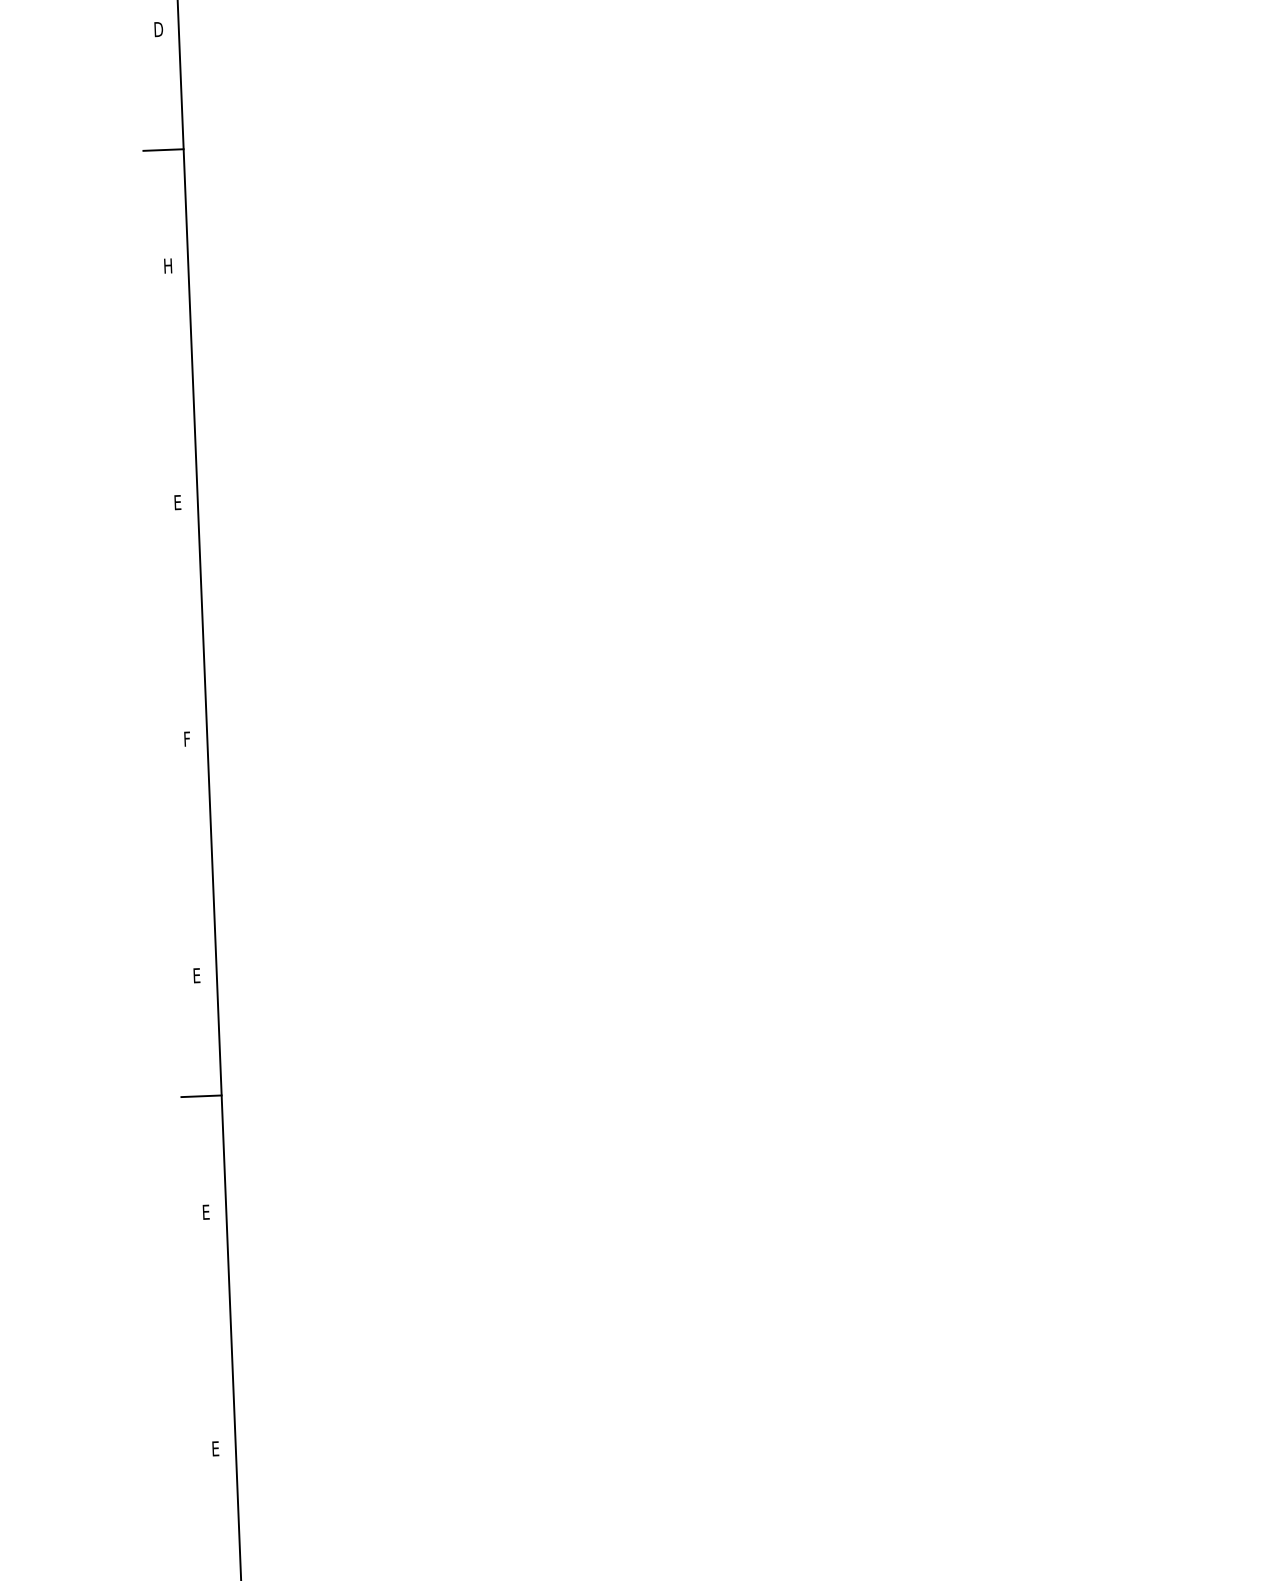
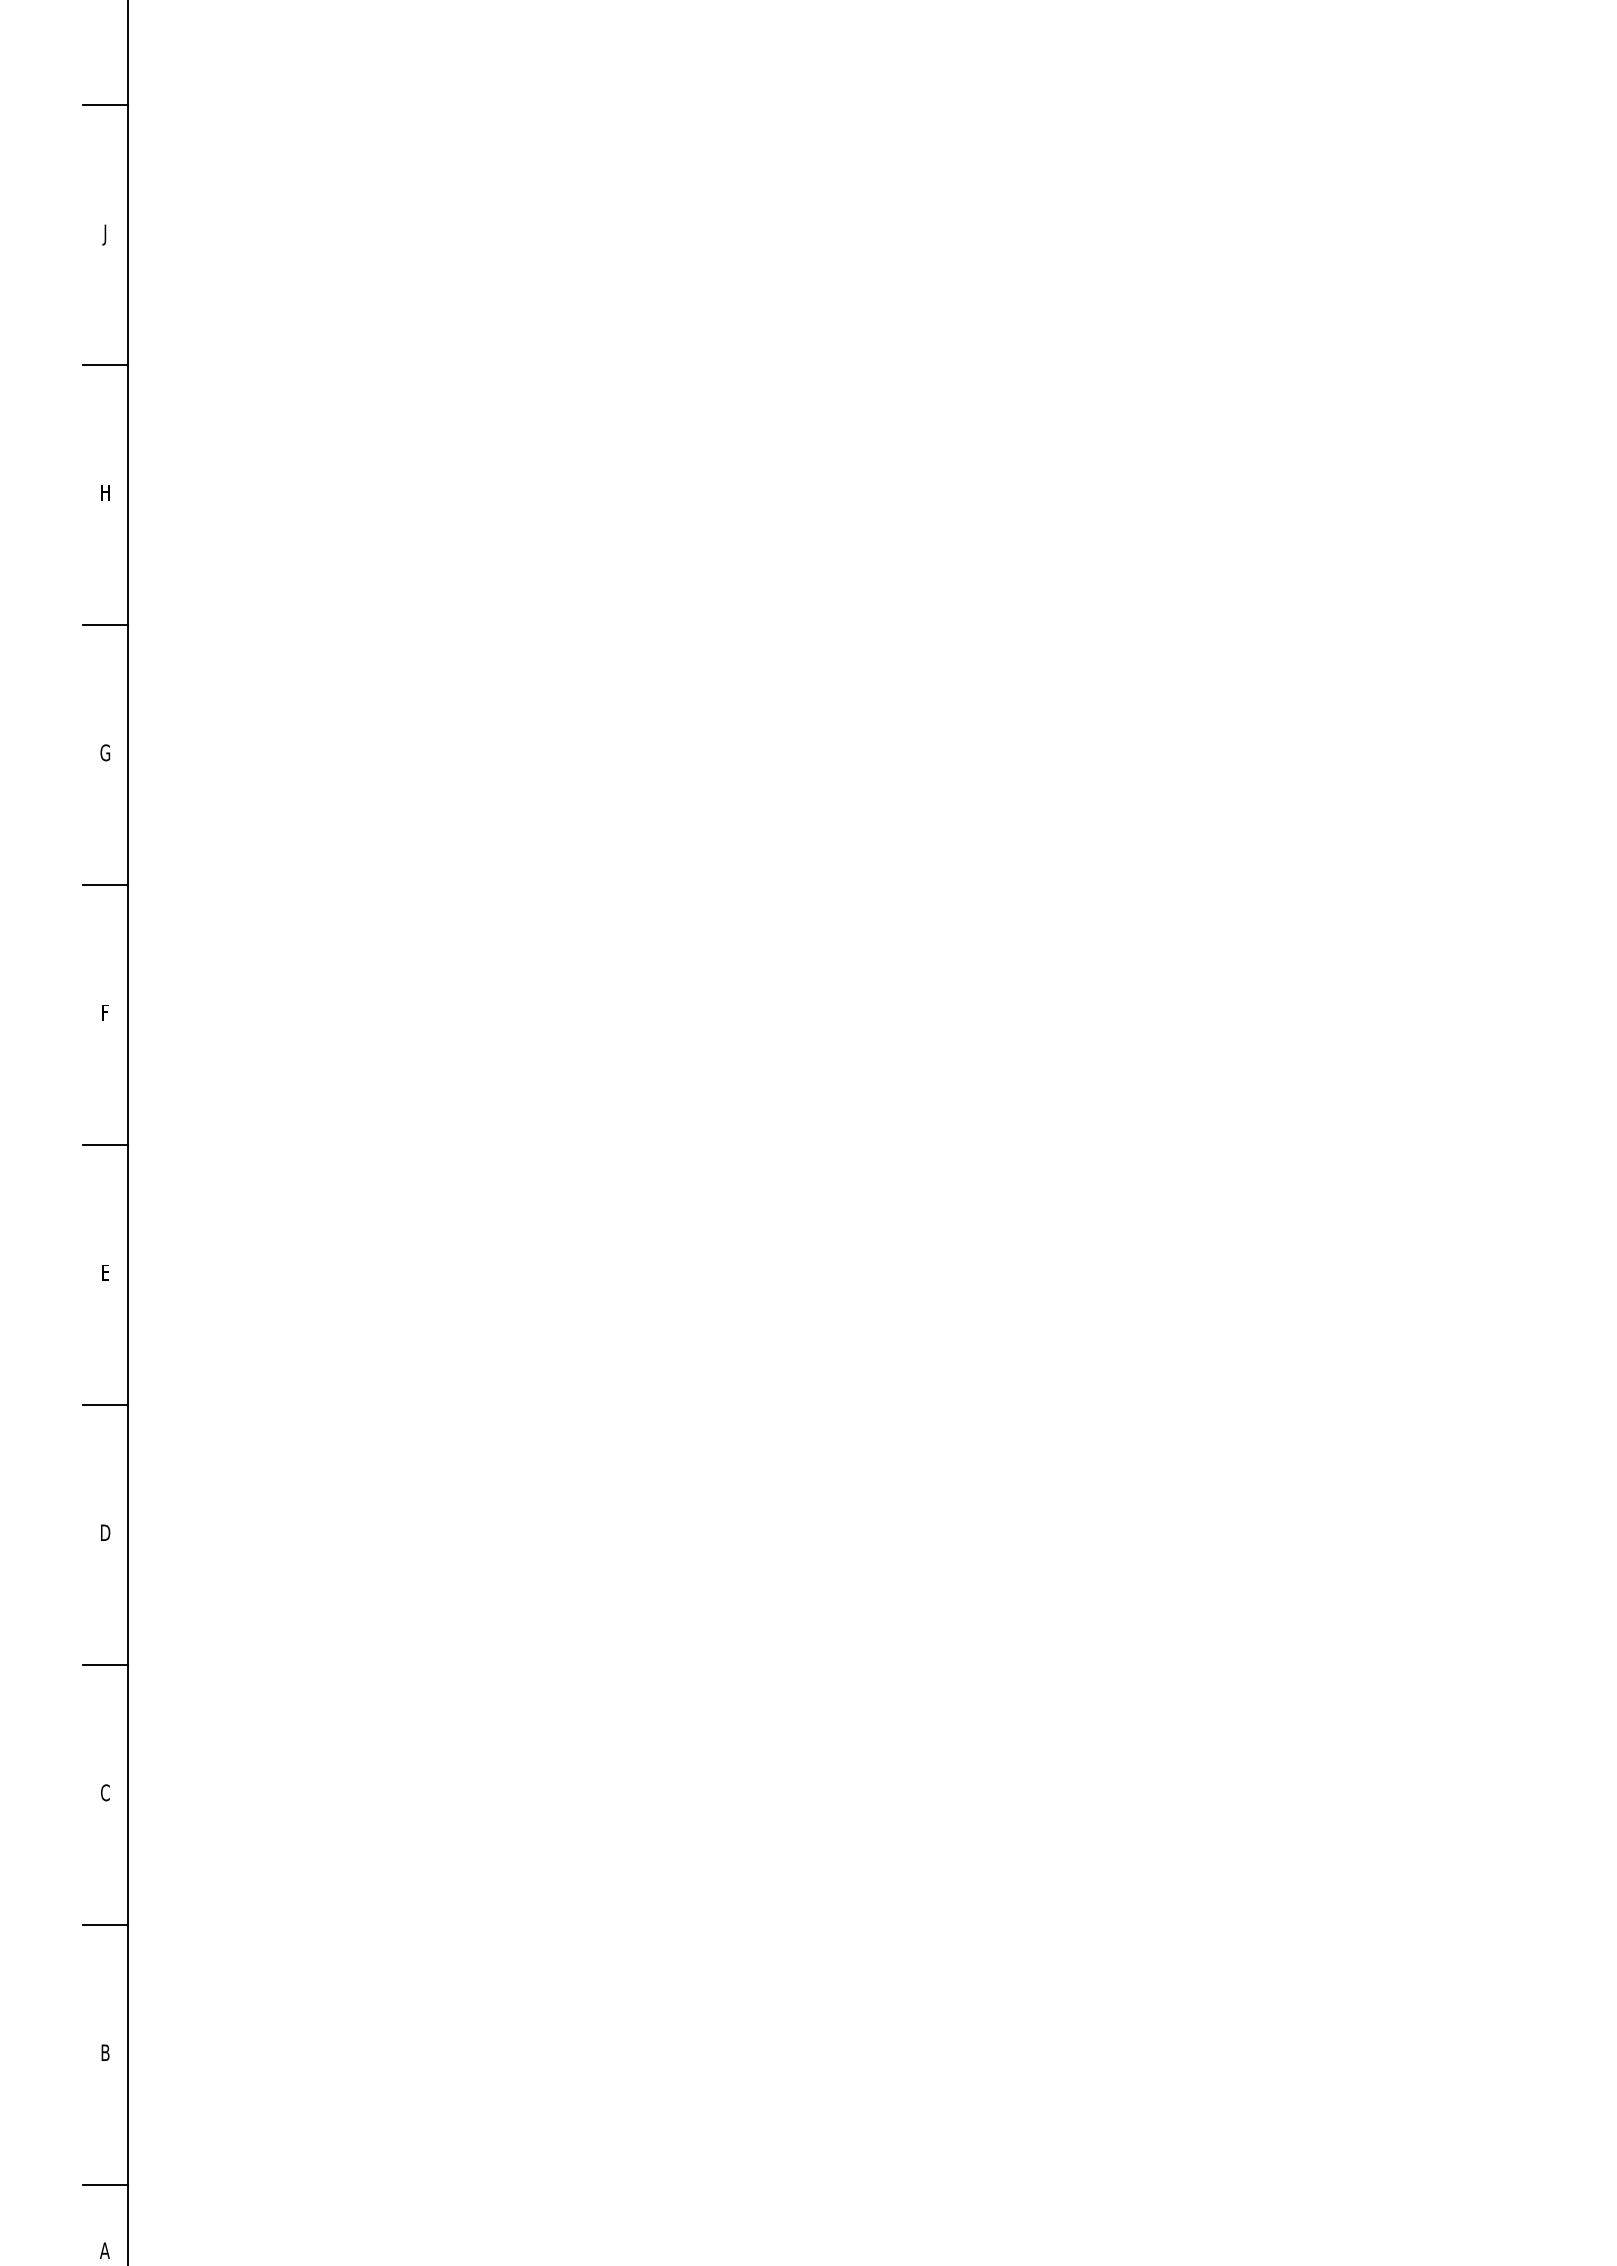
text: (158, 30) -> (105, 234), D -> J
line: (173, 386) -> (105, 625), added
text: (177, 502) -> (105, 752), E -> G
line: (182, 623) -> (105, 885), added
line: (192, 859) -> (105, 1145), added
text: (206, 1212) -> (105, 1532), E -> D
line: (211, 1333) -> (105, 1665), added
text: (215, 1448) -> (105, 1792), E -> C
line: (220, 1569) -> (105, 1925), added

